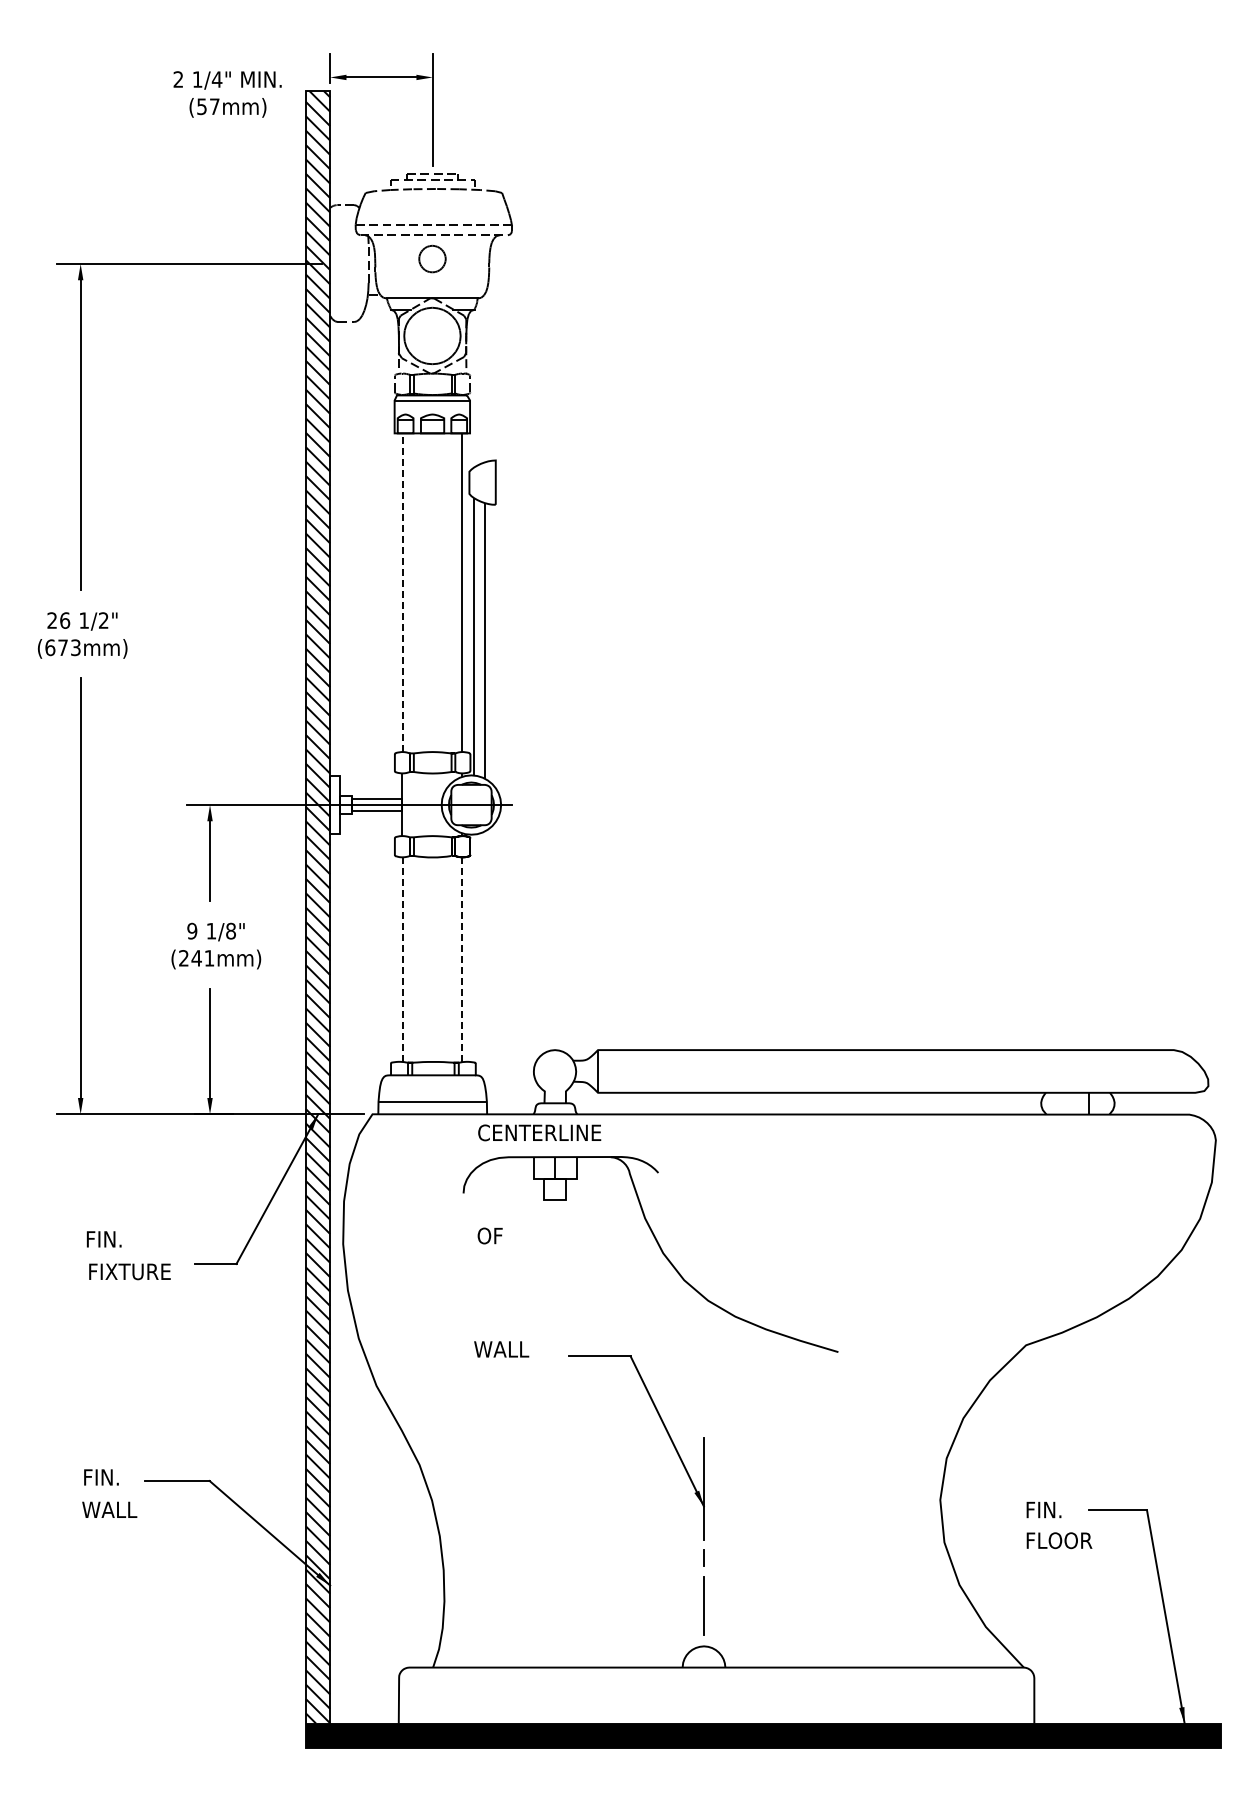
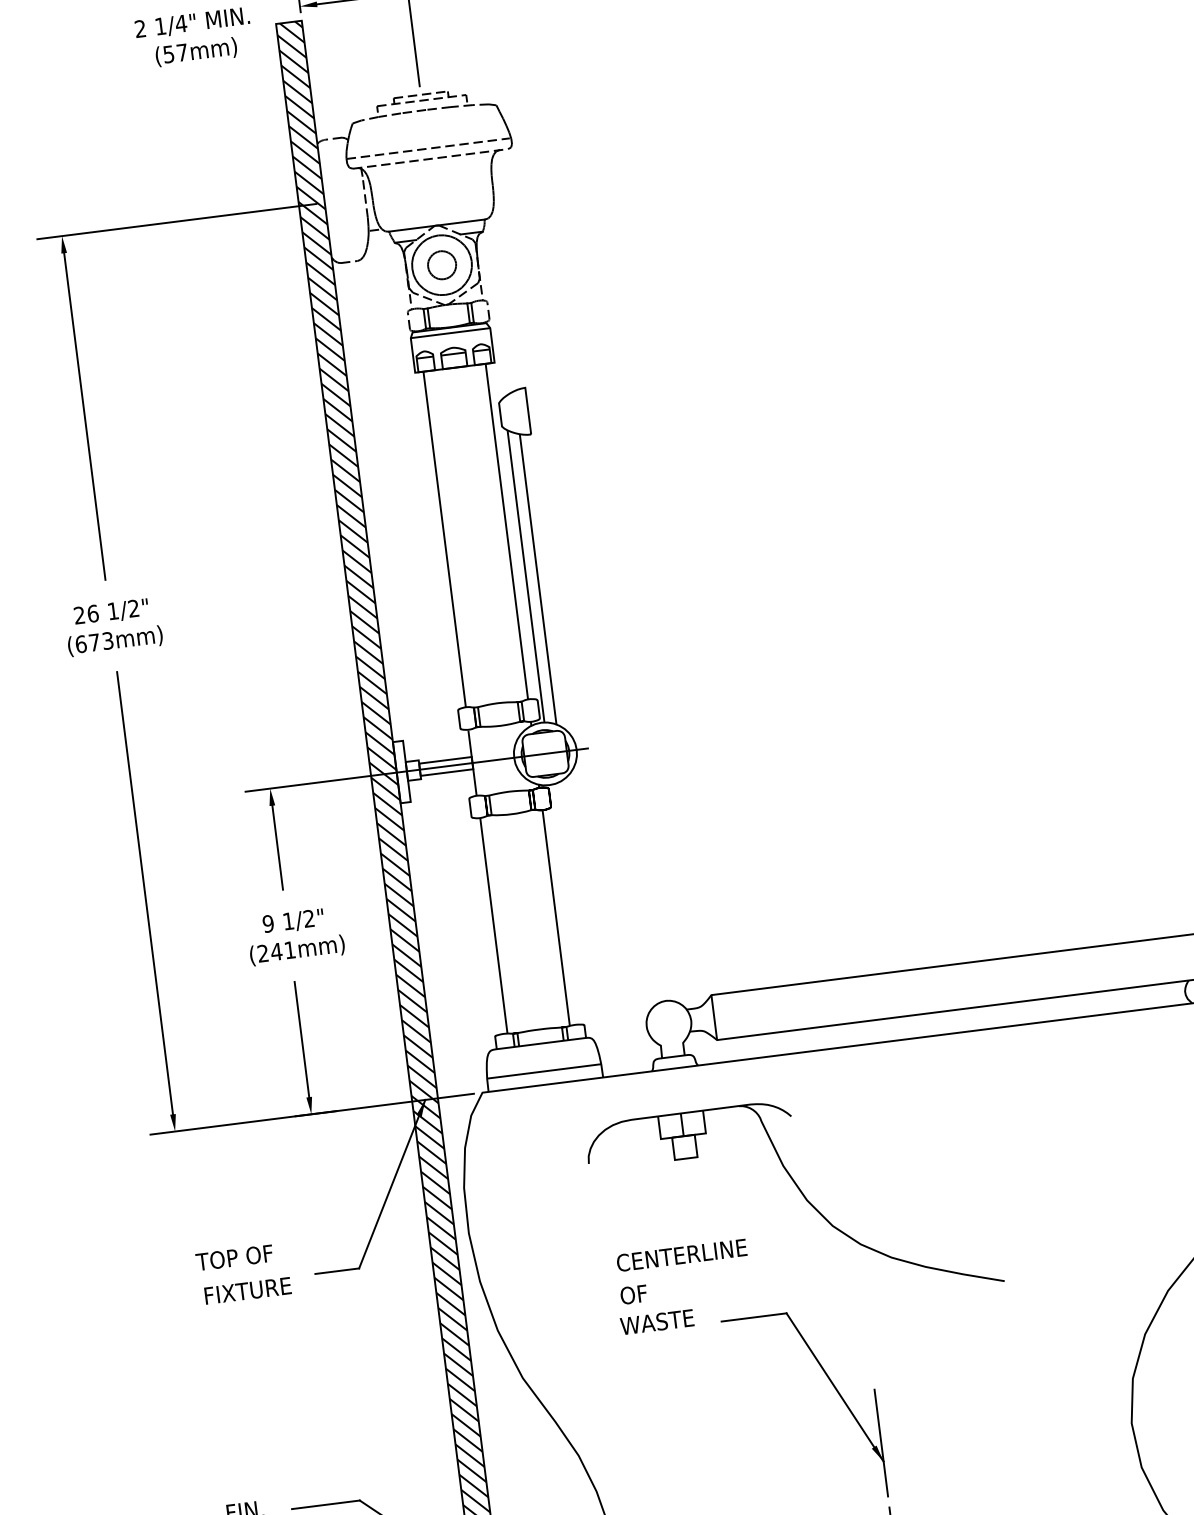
part: (432, 258) -> (442, 264), moved
line: (402, 592) -> (444, 539), dashed -> solid
text: (230, 930) -> (308, 918), 1/8" -> 1/2"
line: (402, 959) -> (493, 925), dashed -> solid
line: (462, 960) -> (556, 918), dashed -> solid
text: (539, 1132) -> (681, 1254), moved
text: (489, 1235) -> (633, 1294), moved
text: (120, 1239) -> (233, 1258), FIN. -> TOP OF
text: (525, 1349) -> (674, 1320), WALL -> WASTE

